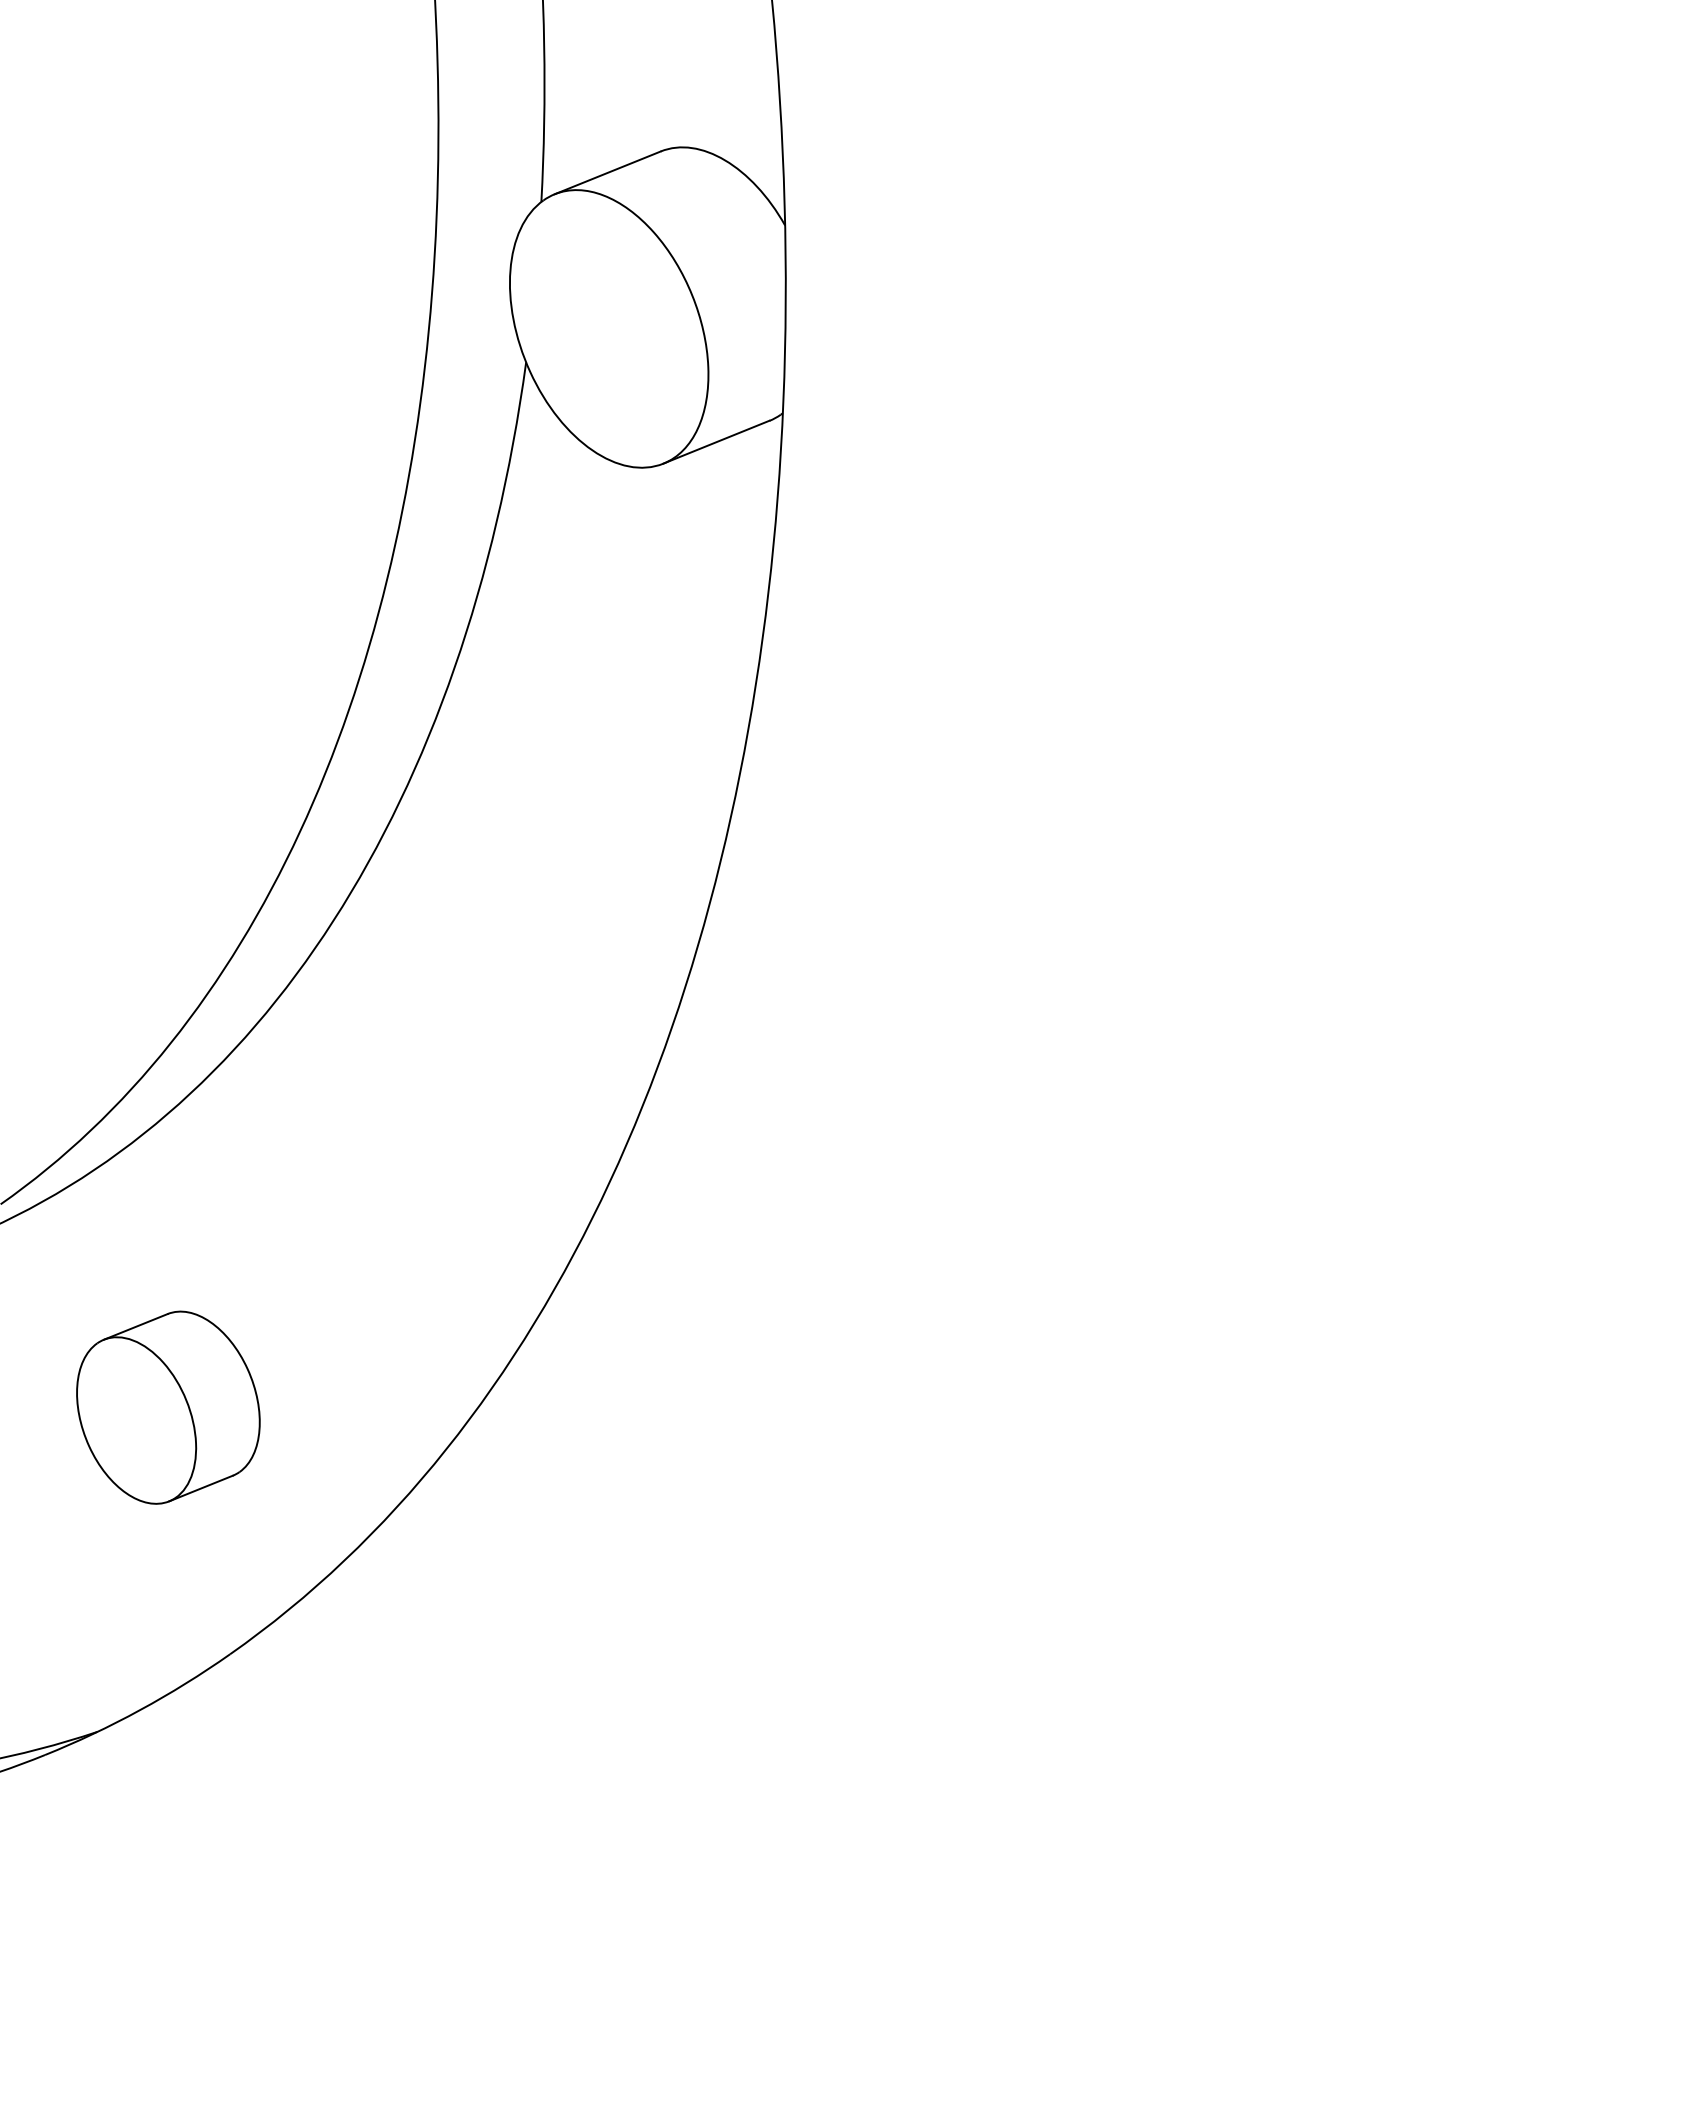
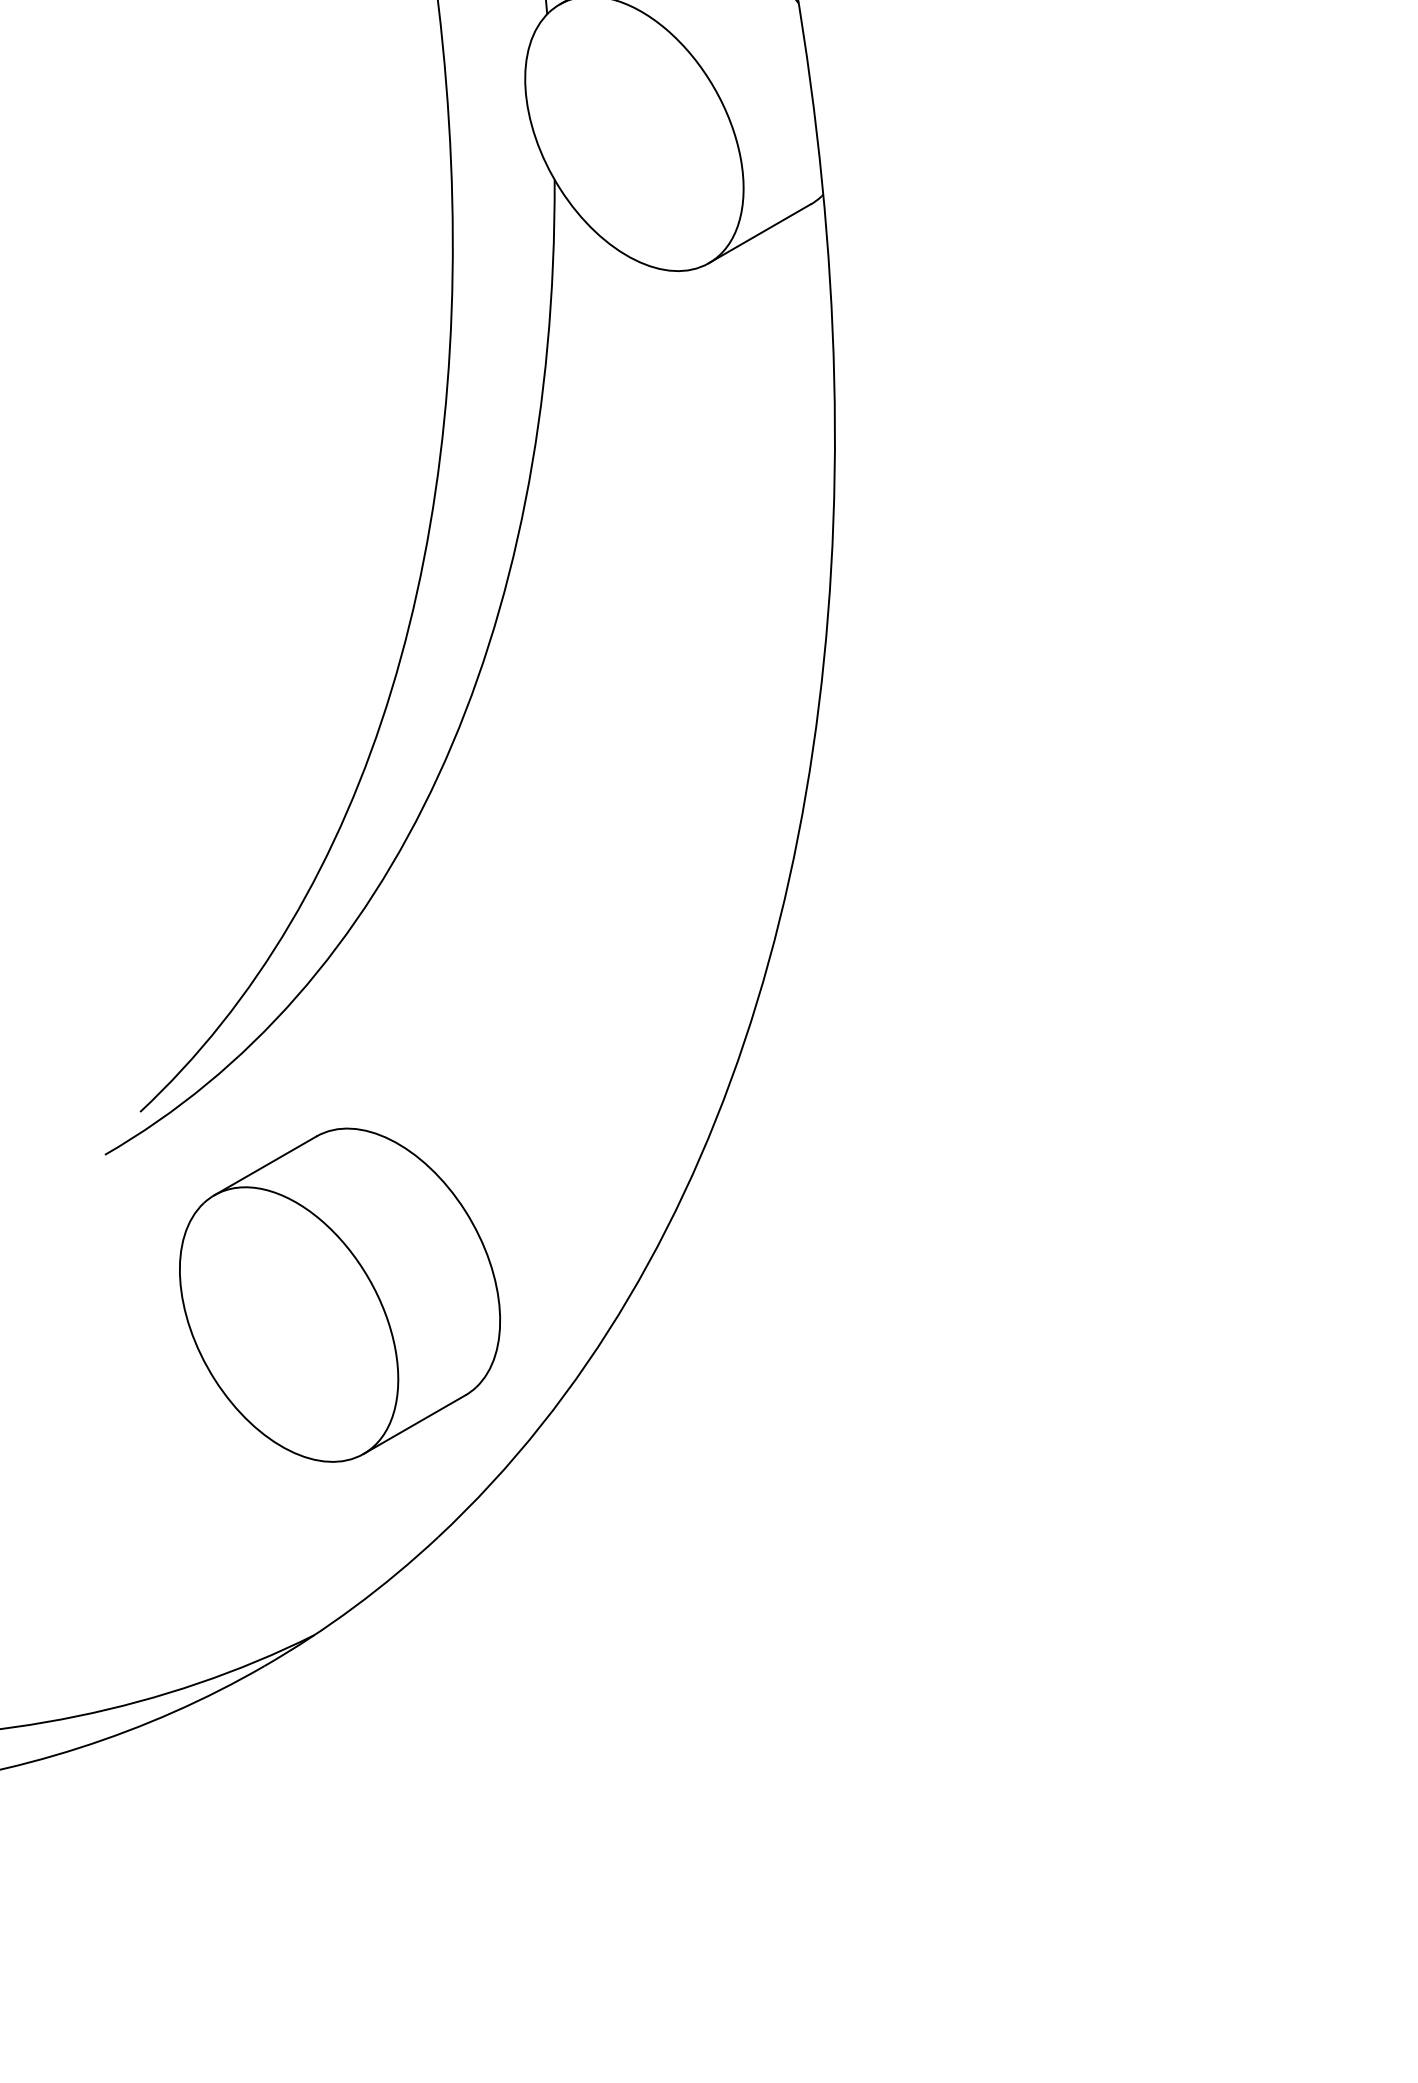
part: (168, 1407) -> (340, 1294), size x1.67

